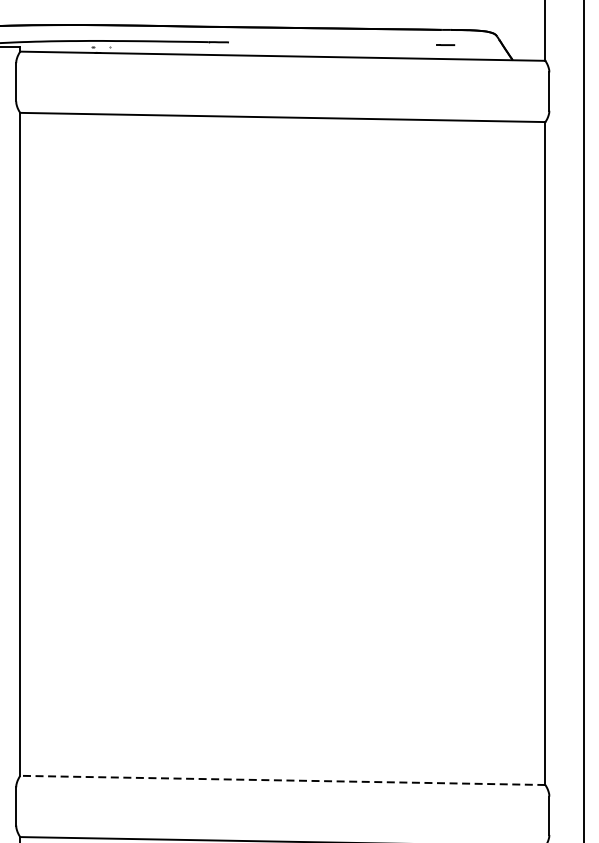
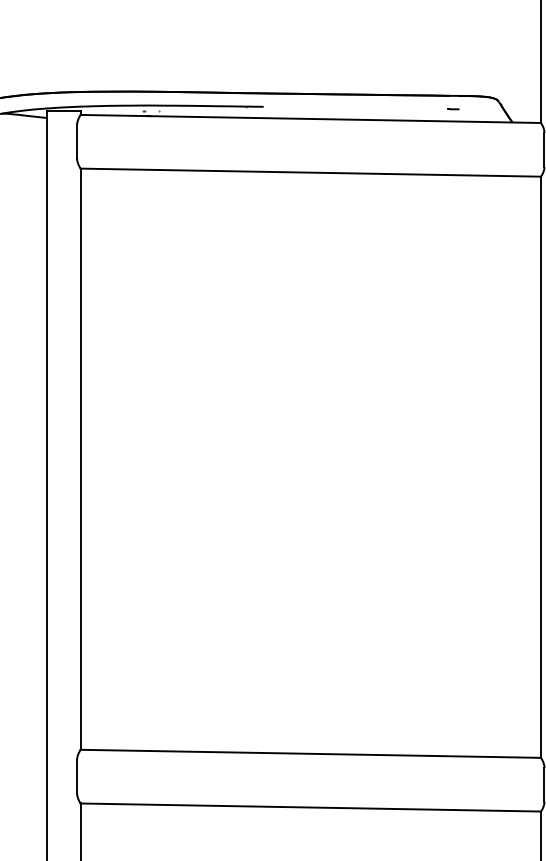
part: (445, 45) -> (453, 109), size x0.71
line: (282, 780) -> (310, 753), dashed -> solid

